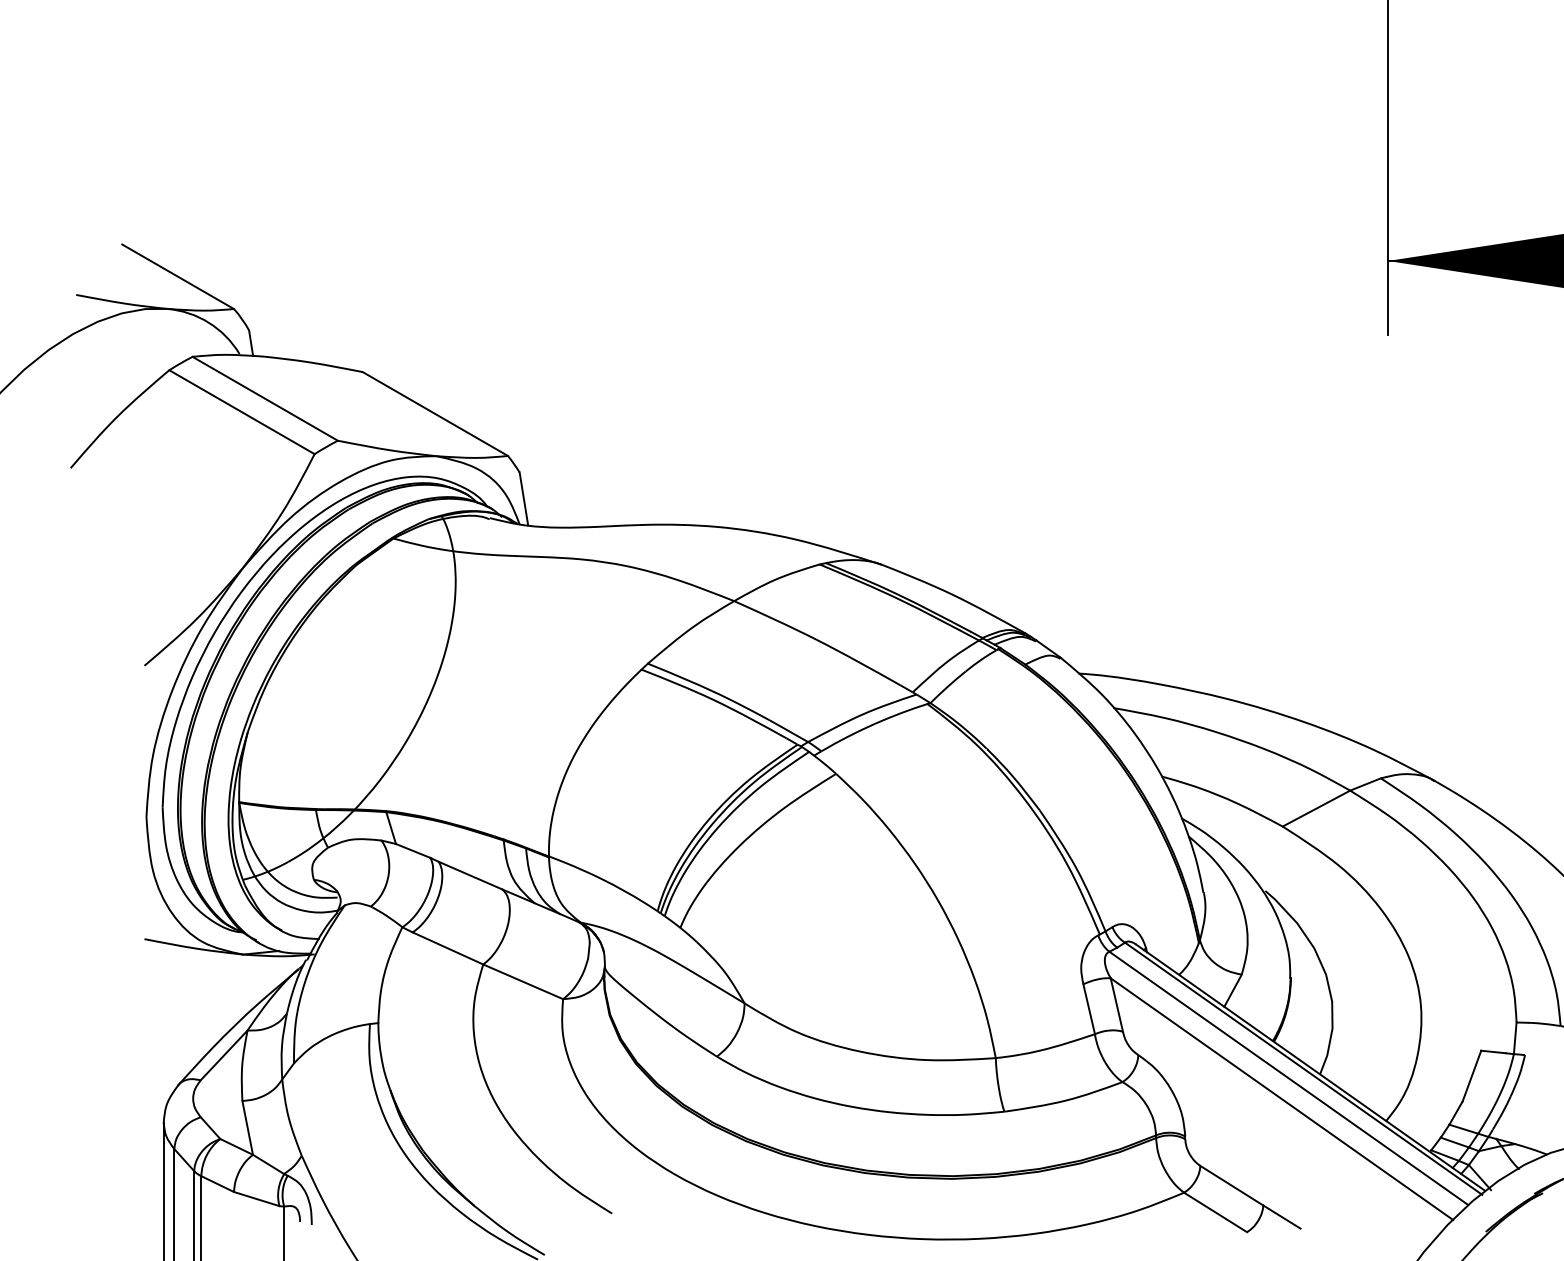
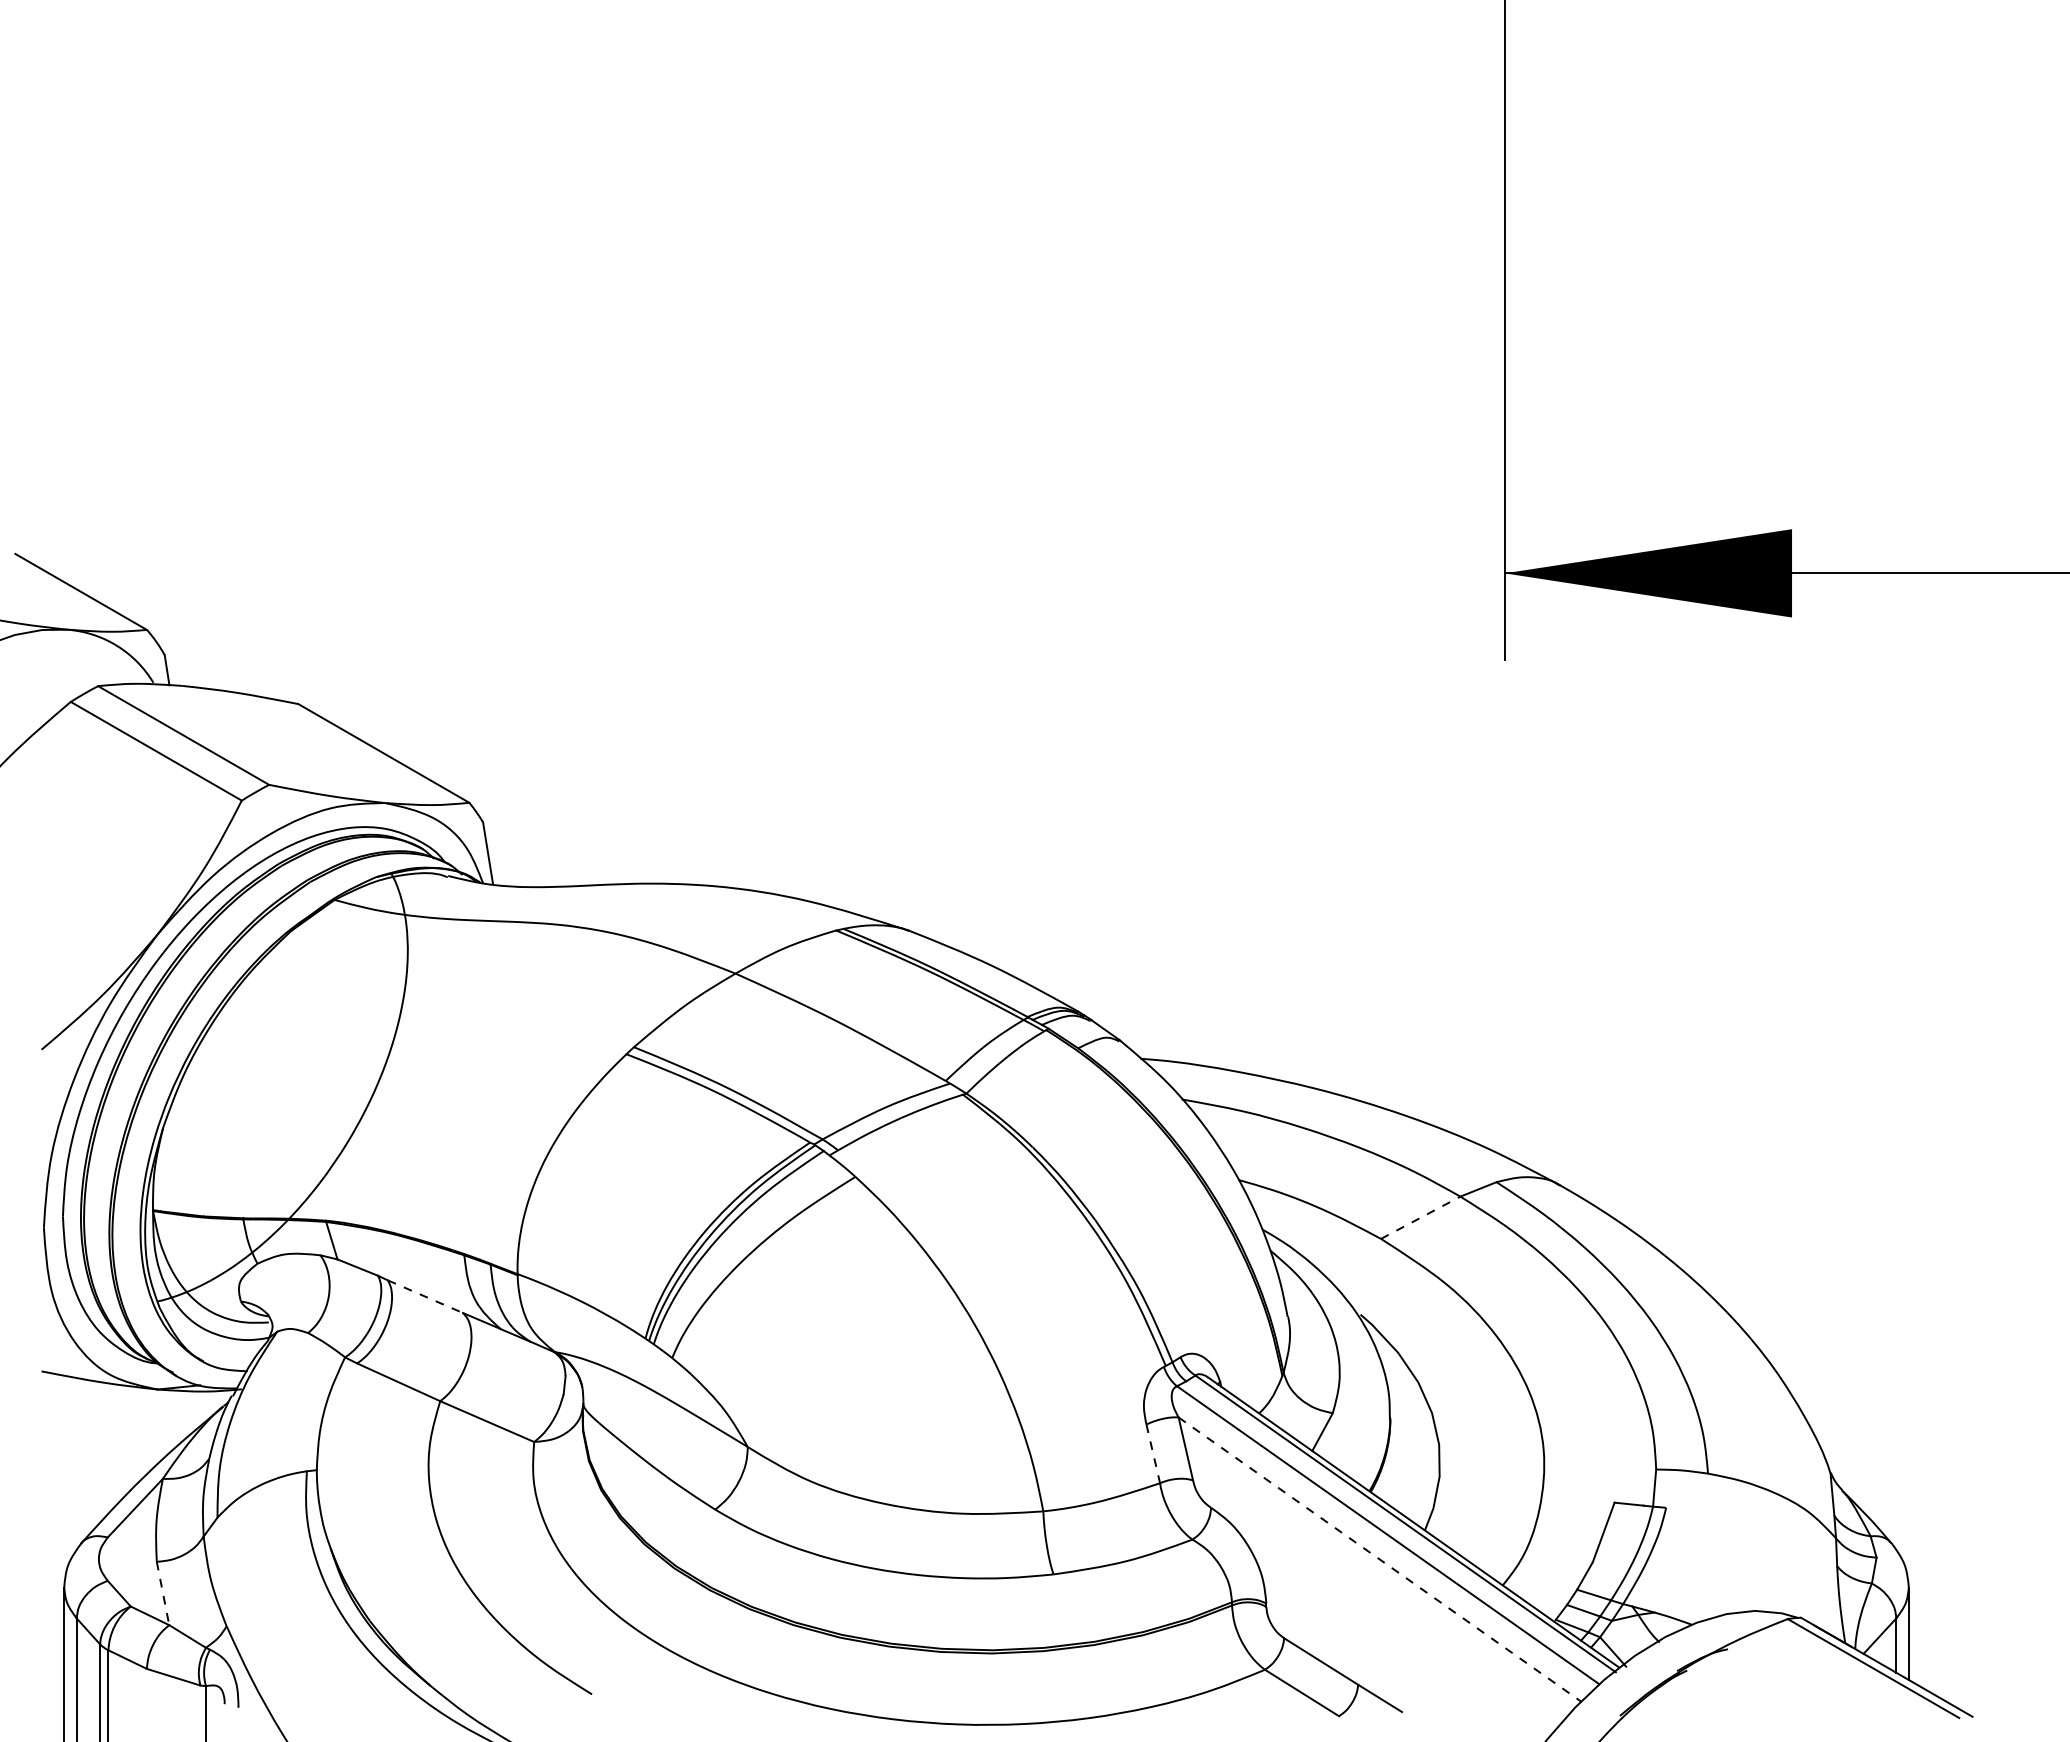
line: (1316, 808) -> (1420, 1217), solid -> dashed
line: (470, 875) -> (425, 1296), solid -> dashed
line: (1089, 1009) -> (1153, 1454), solid -> dashed
line: (1282, 1099) -> (1380, 1559), solid -> dashed
line: (248, 1127) -> (163, 1593), solid -> dashed

